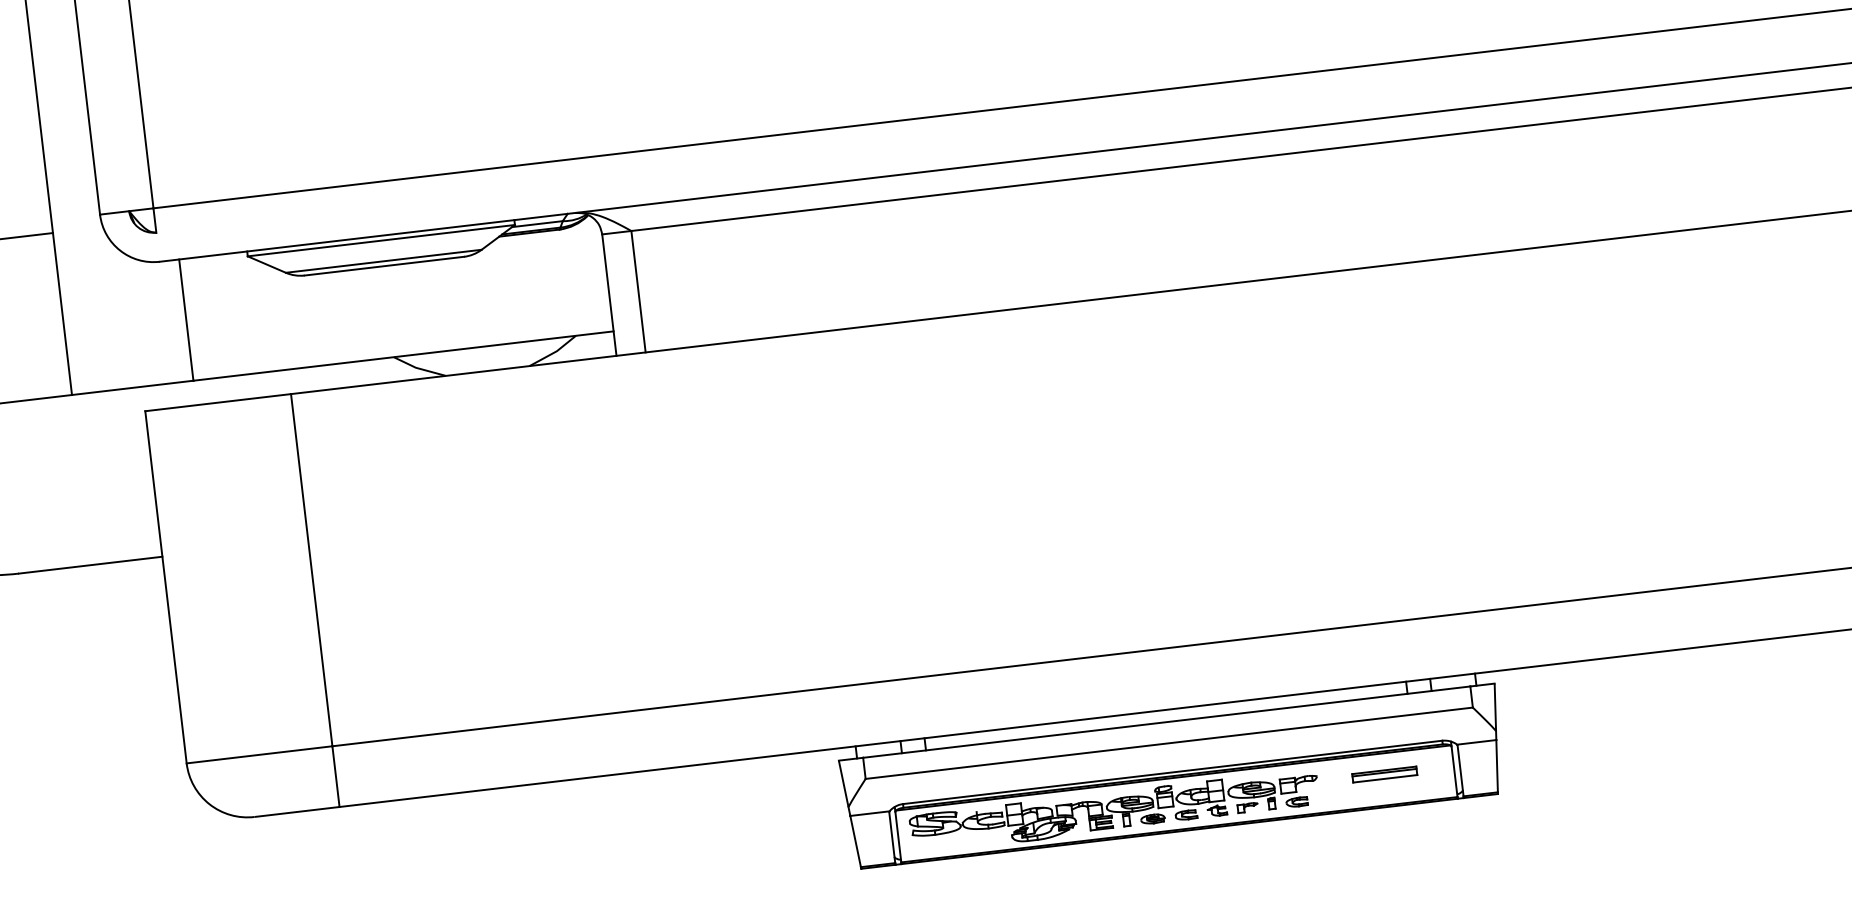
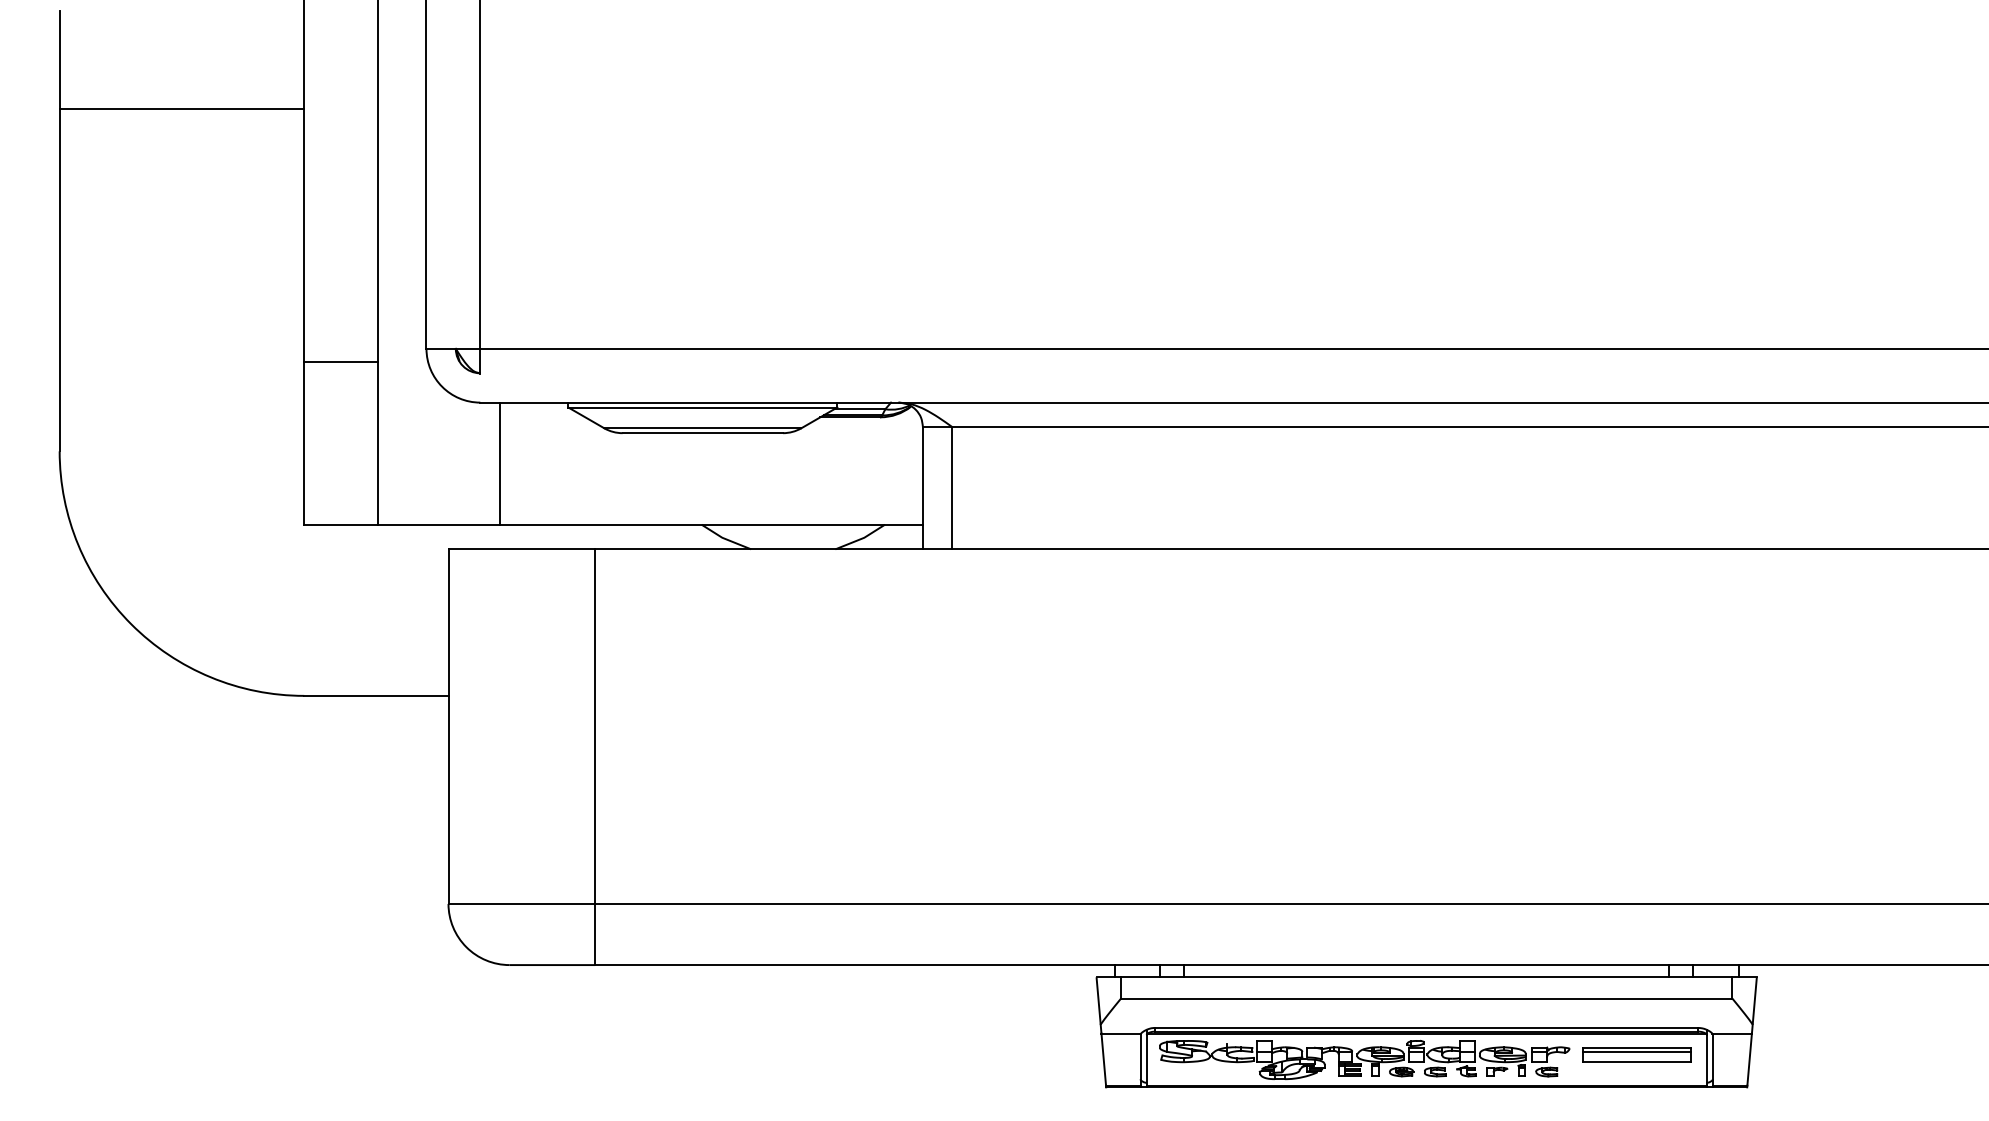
part: (1384, 774) -> (1636, 1054), size x1.67

